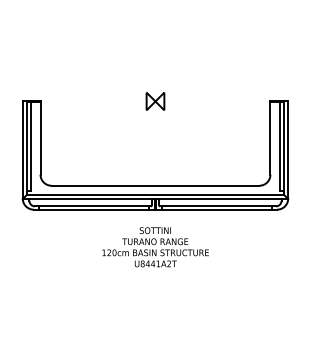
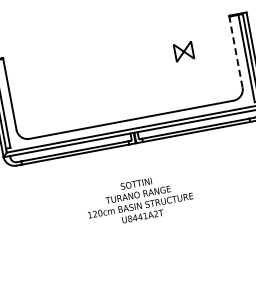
part: (155, 101) -> (184, 51), moved
line: (270, 138) -> (235, 52), solid -> dashed
text: (155, 247) -> (139, 200), moved

